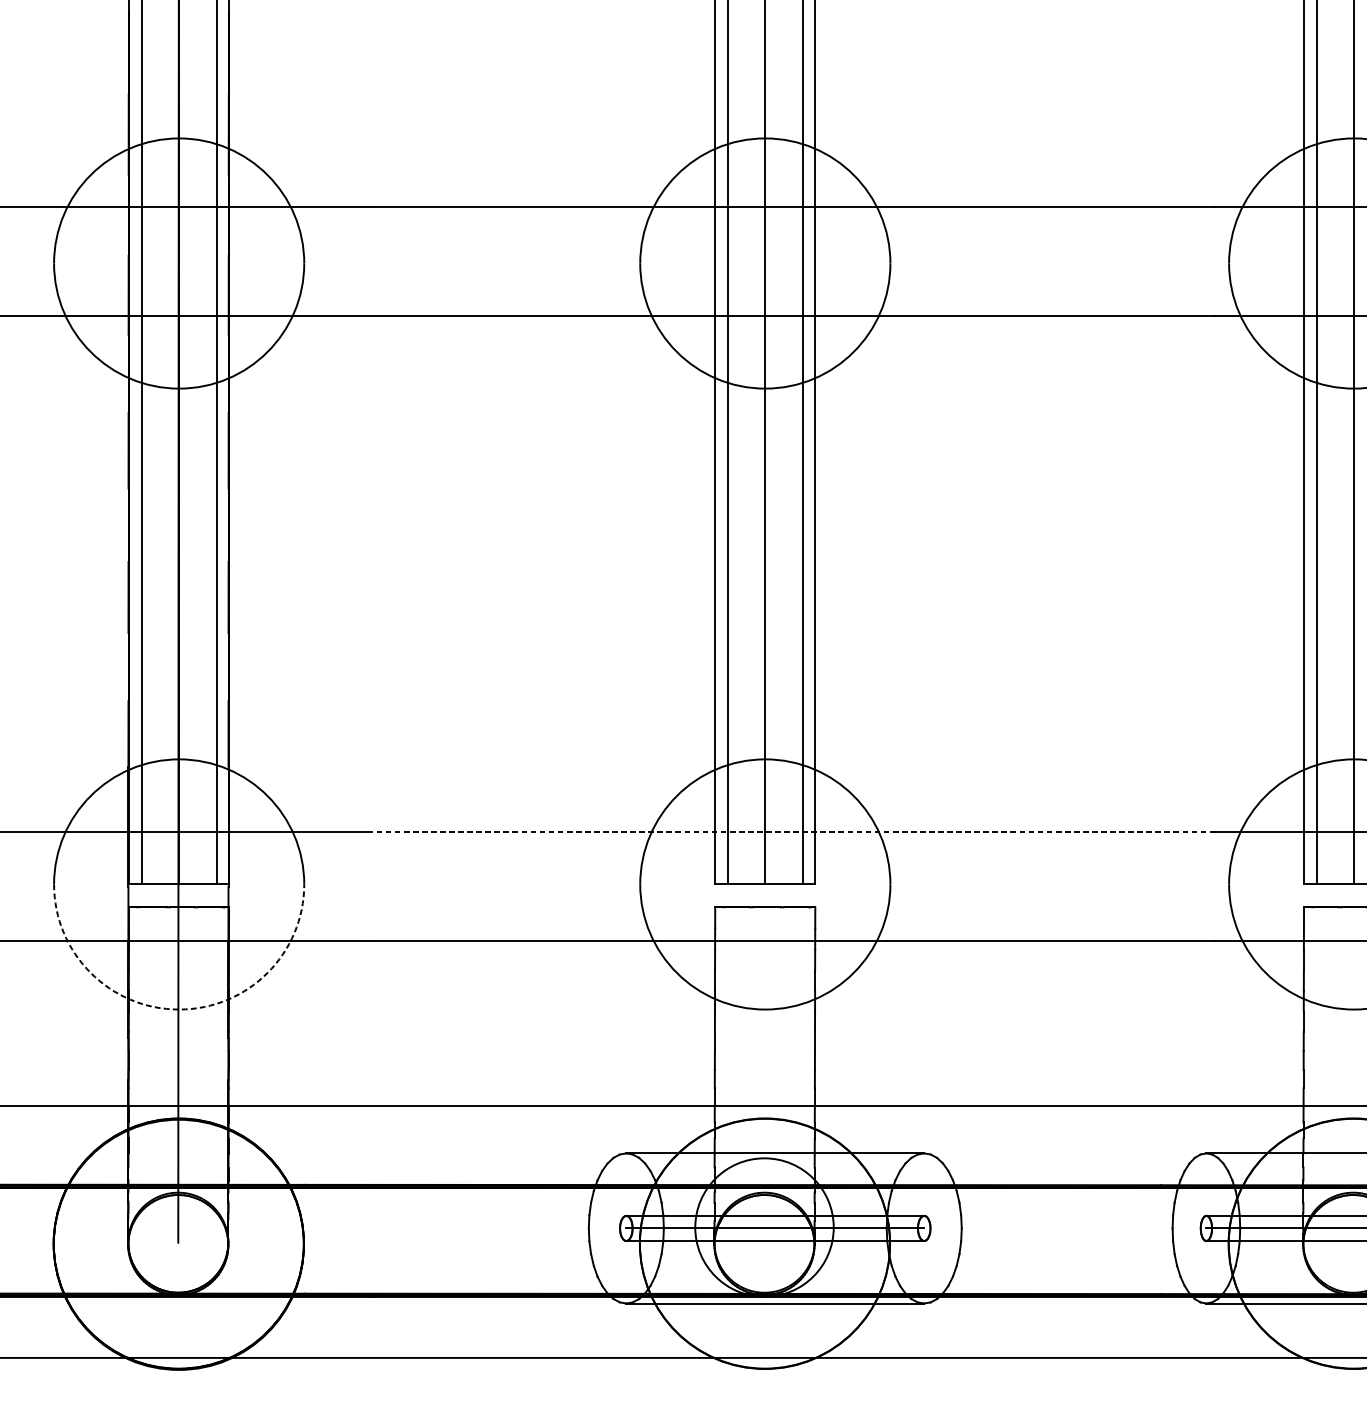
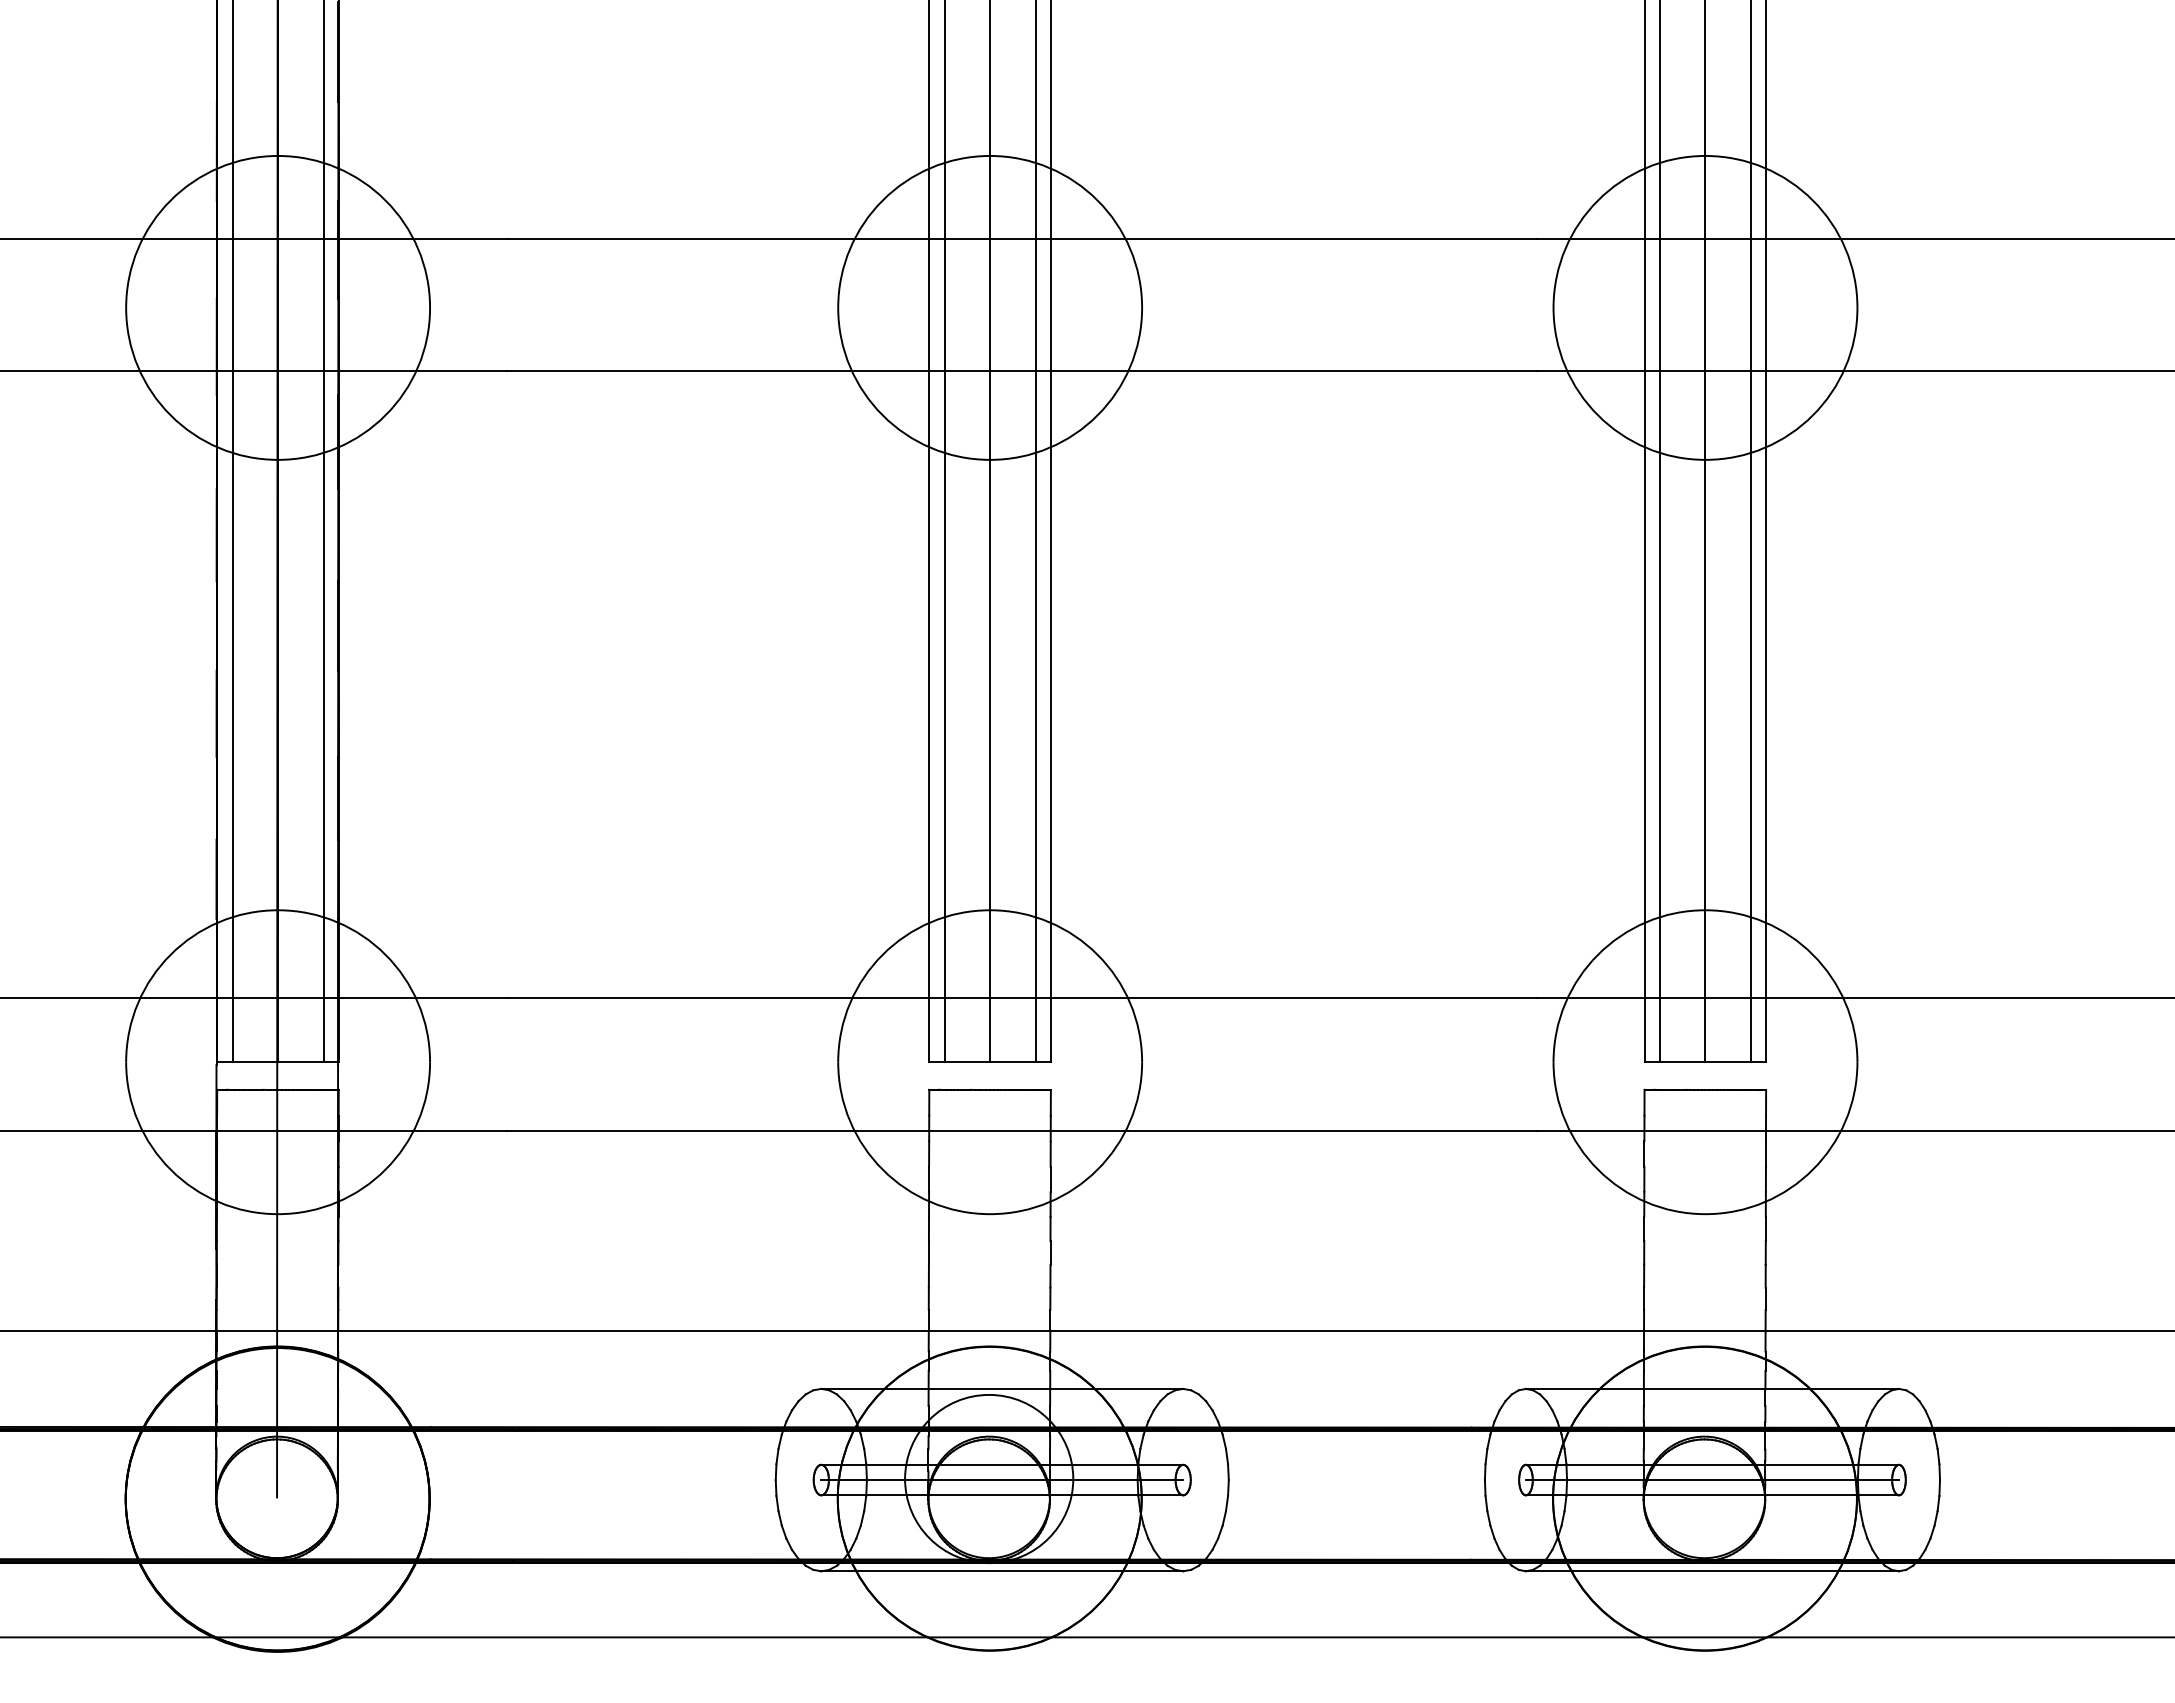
line: (791, 832) -> (1022, 998), dashed -> solid
arc: (179, 1009) -> (278, 1214), dashed -> solid

